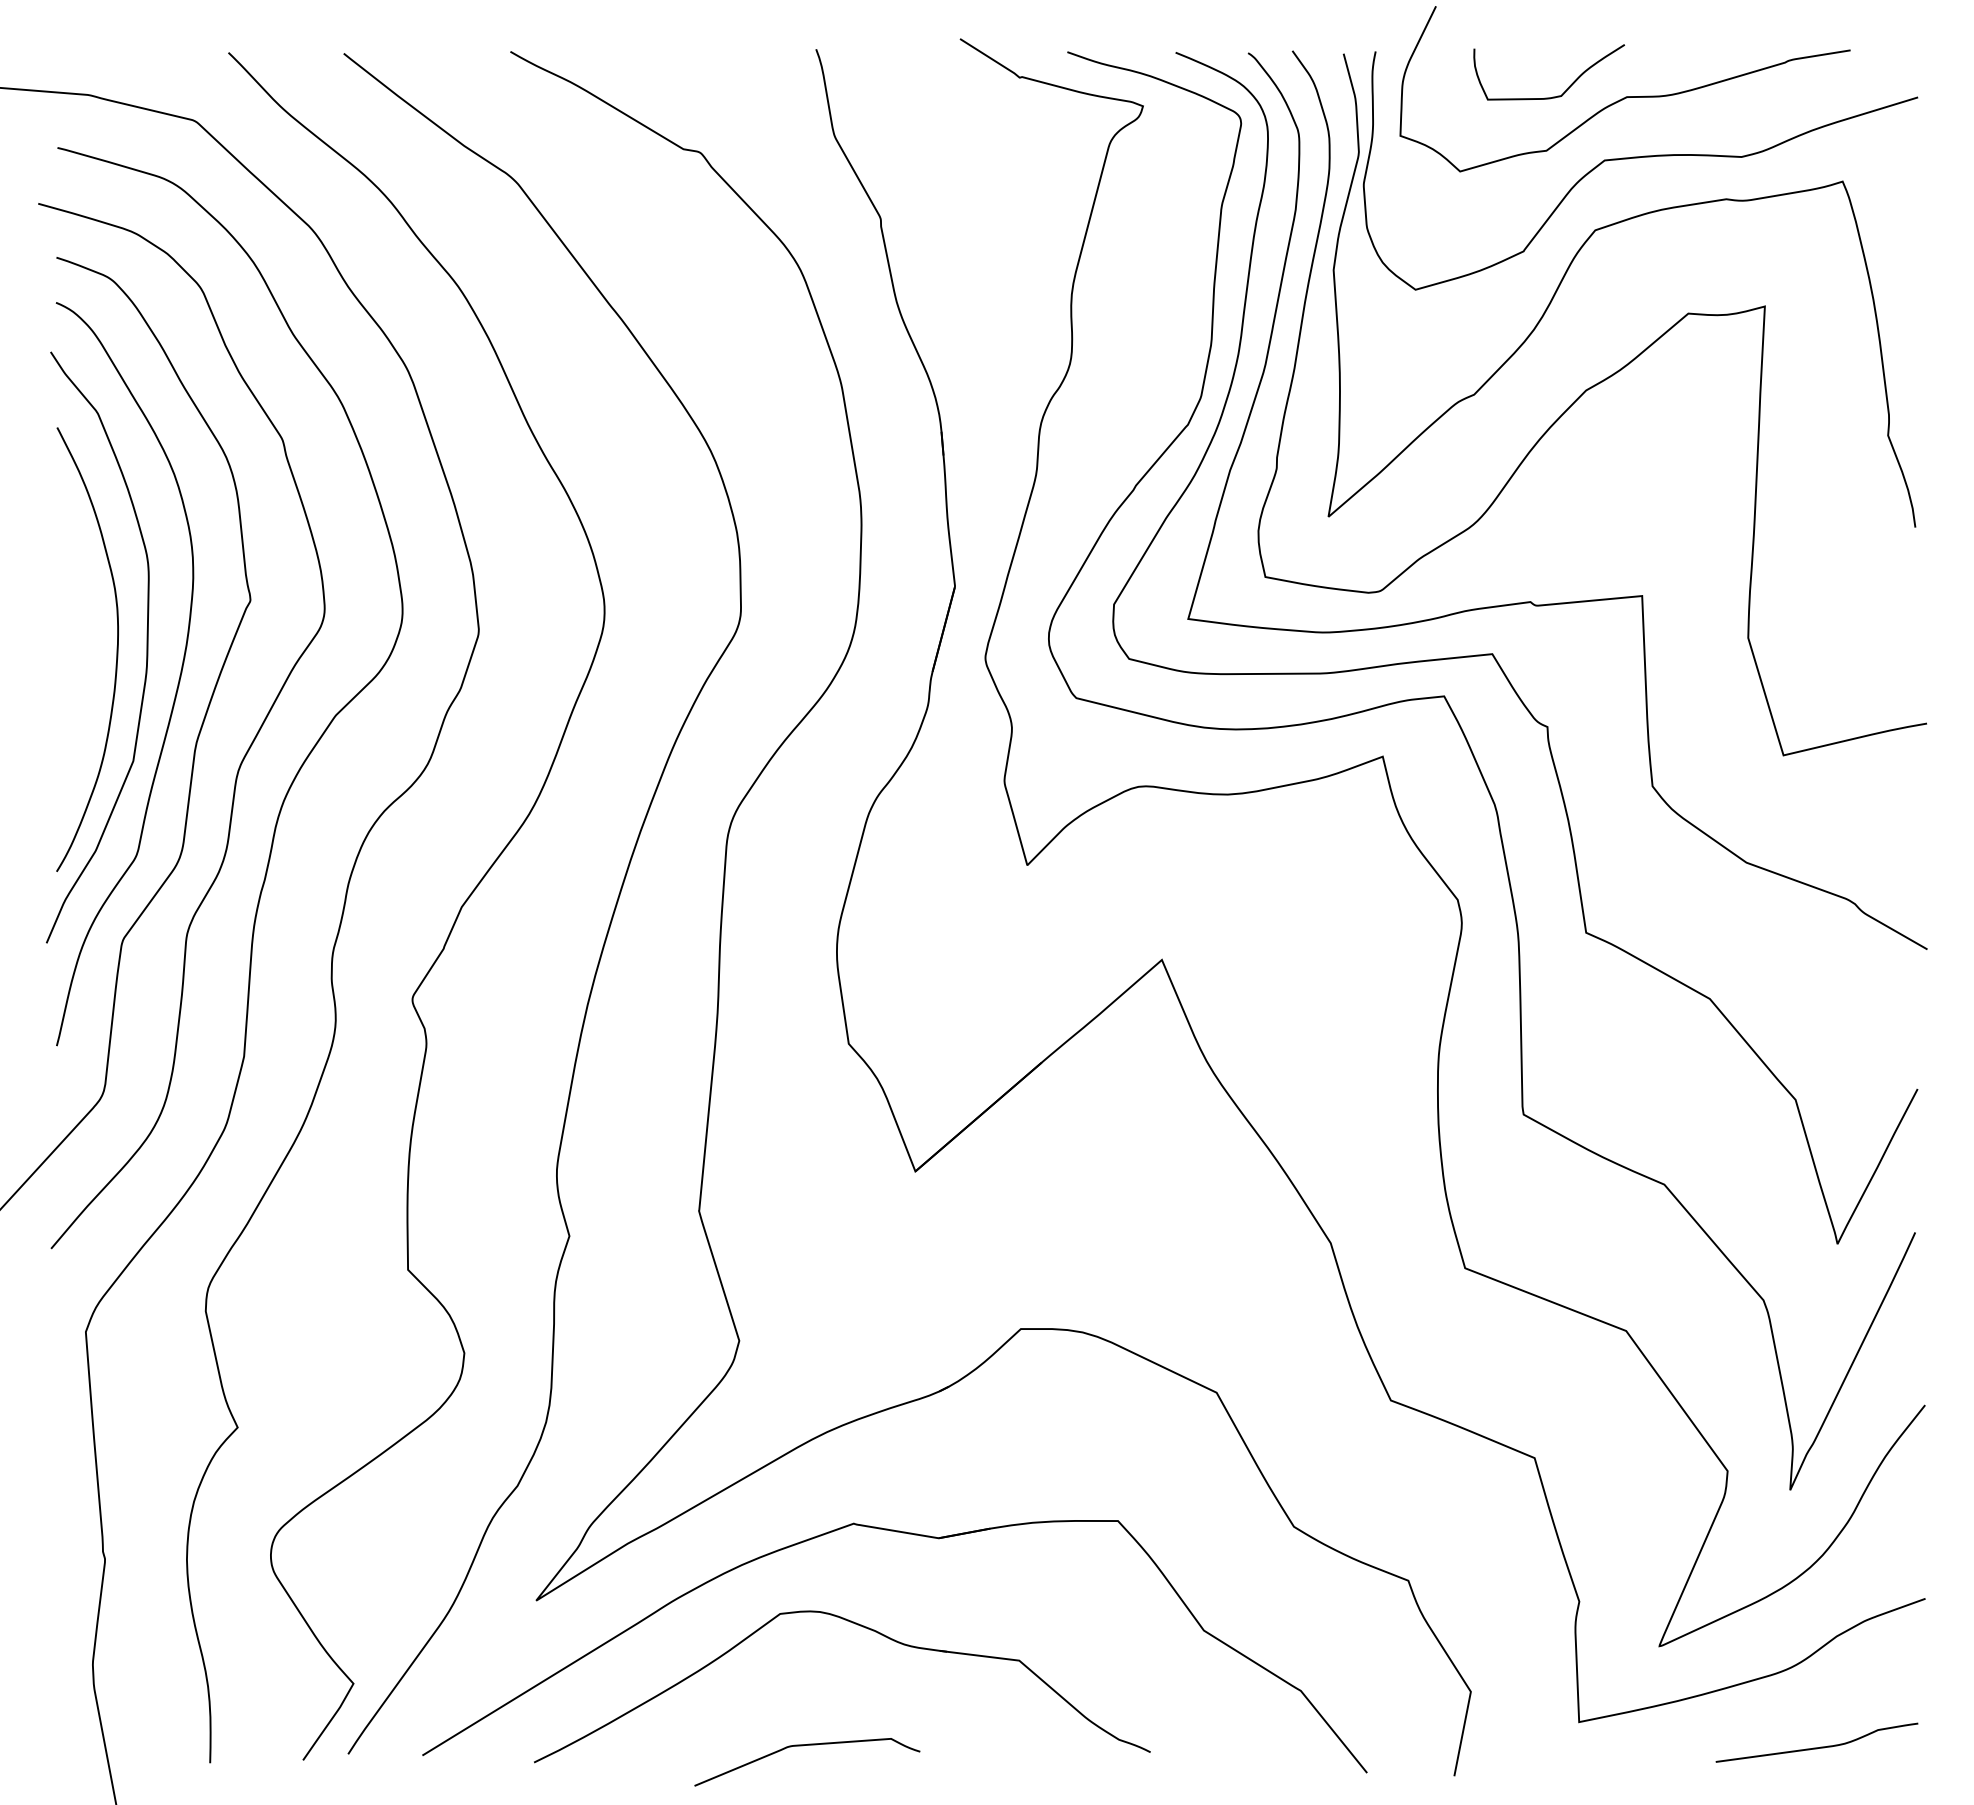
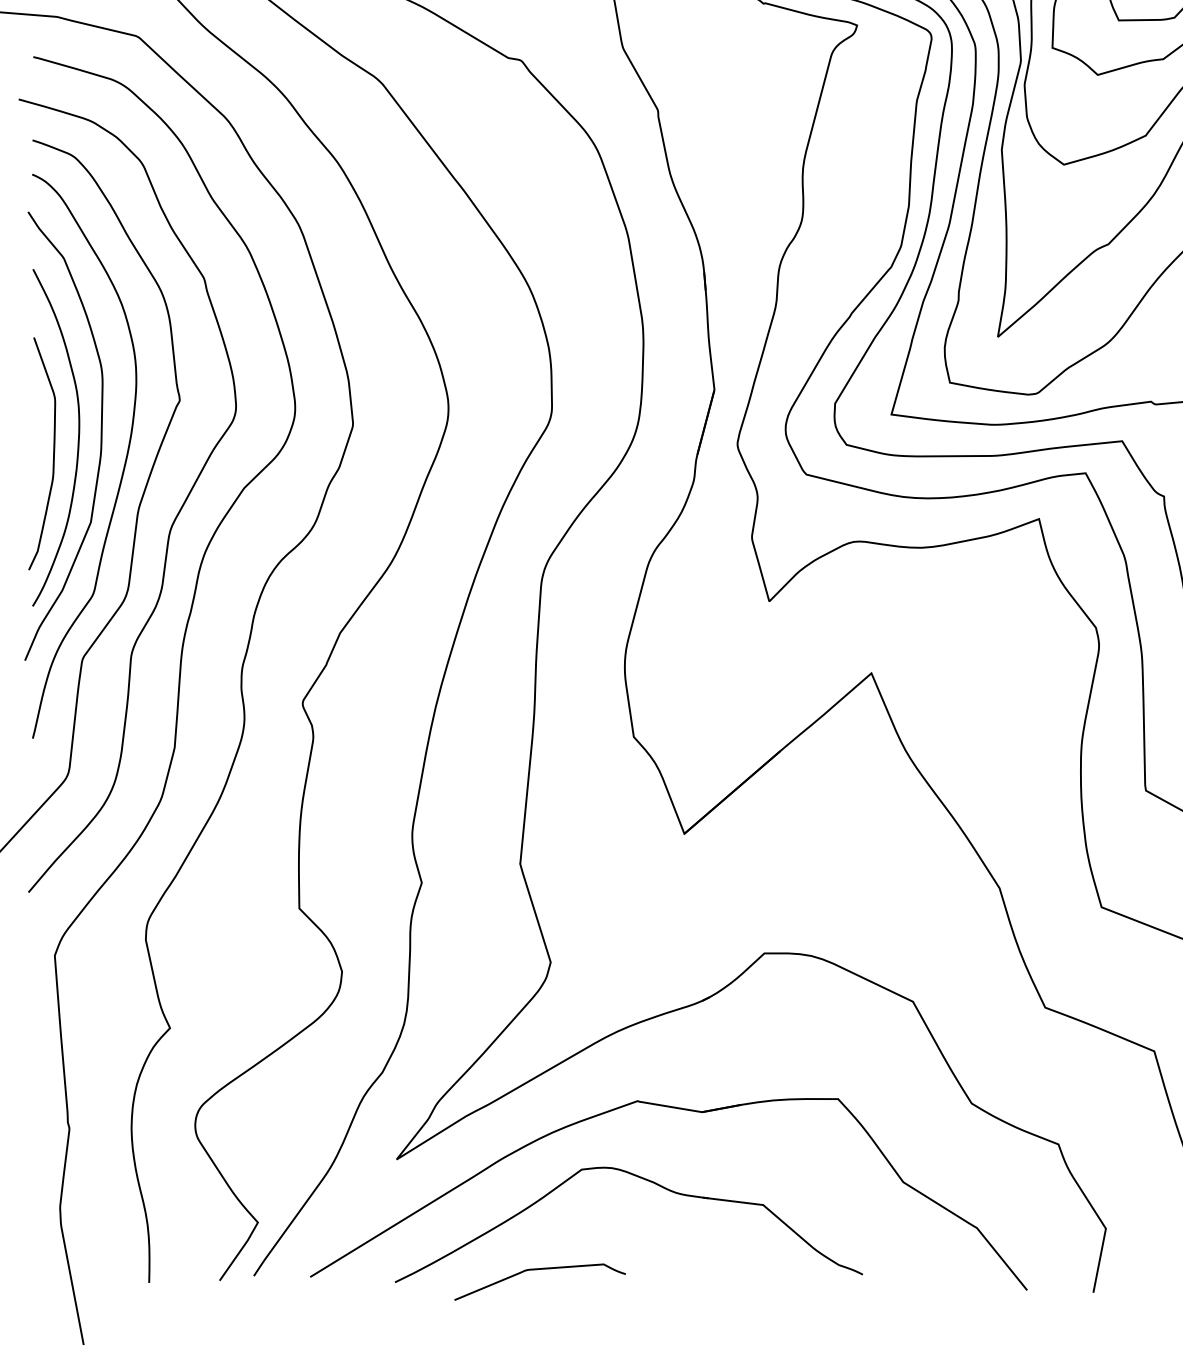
curve: (83, 671) -> (53, 454), added
curve: (803, 1746) -> (537, 1270), moved

